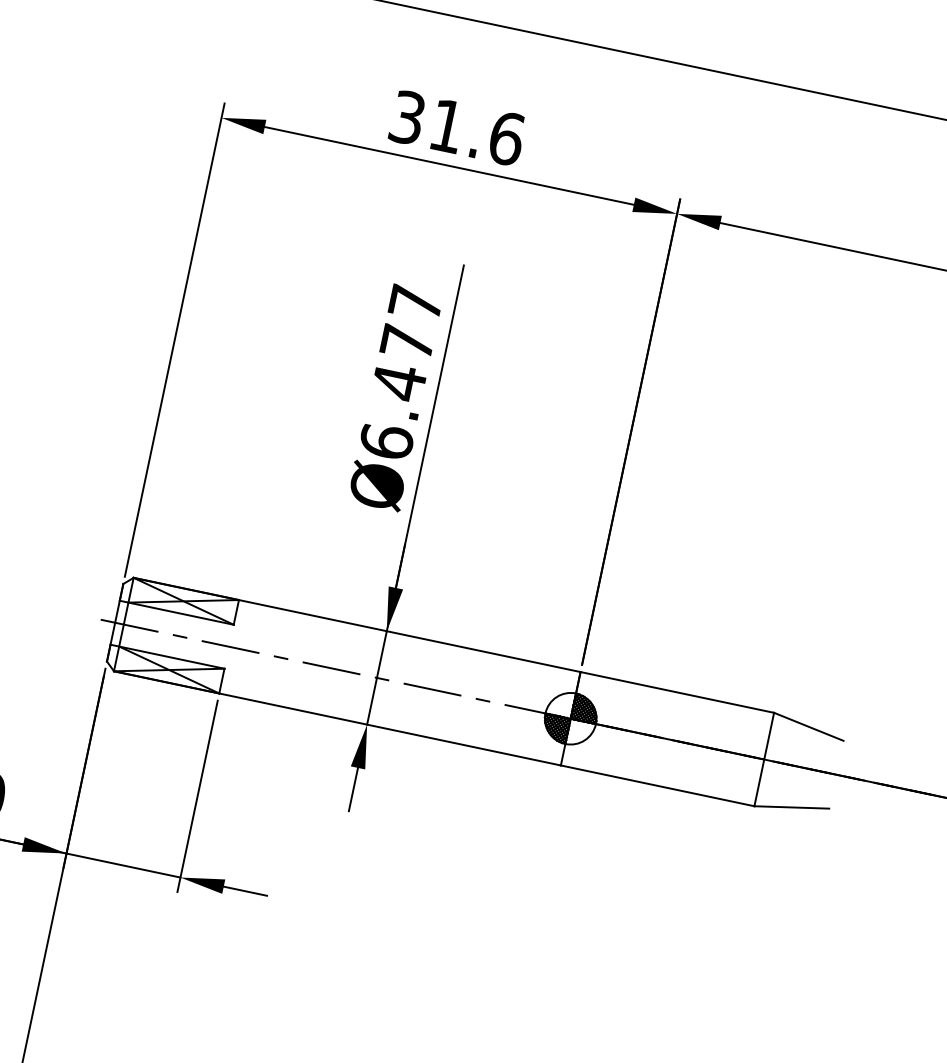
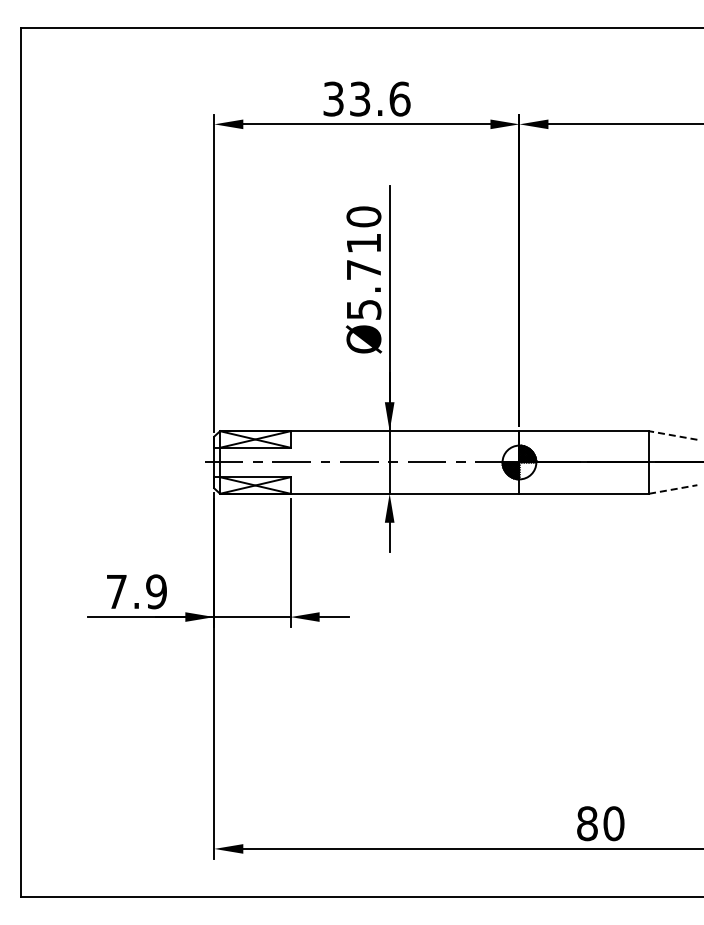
text: (447, 125) -> (360, 98), 31.6 -> 33.6
text: (400, 371) -> (363, 262), Ø6.477 -> Ø5.710
line: (809, 726) -> (673, 435), solid -> dashed
line: (792, 807) -> (673, 489), solid -> dashed

